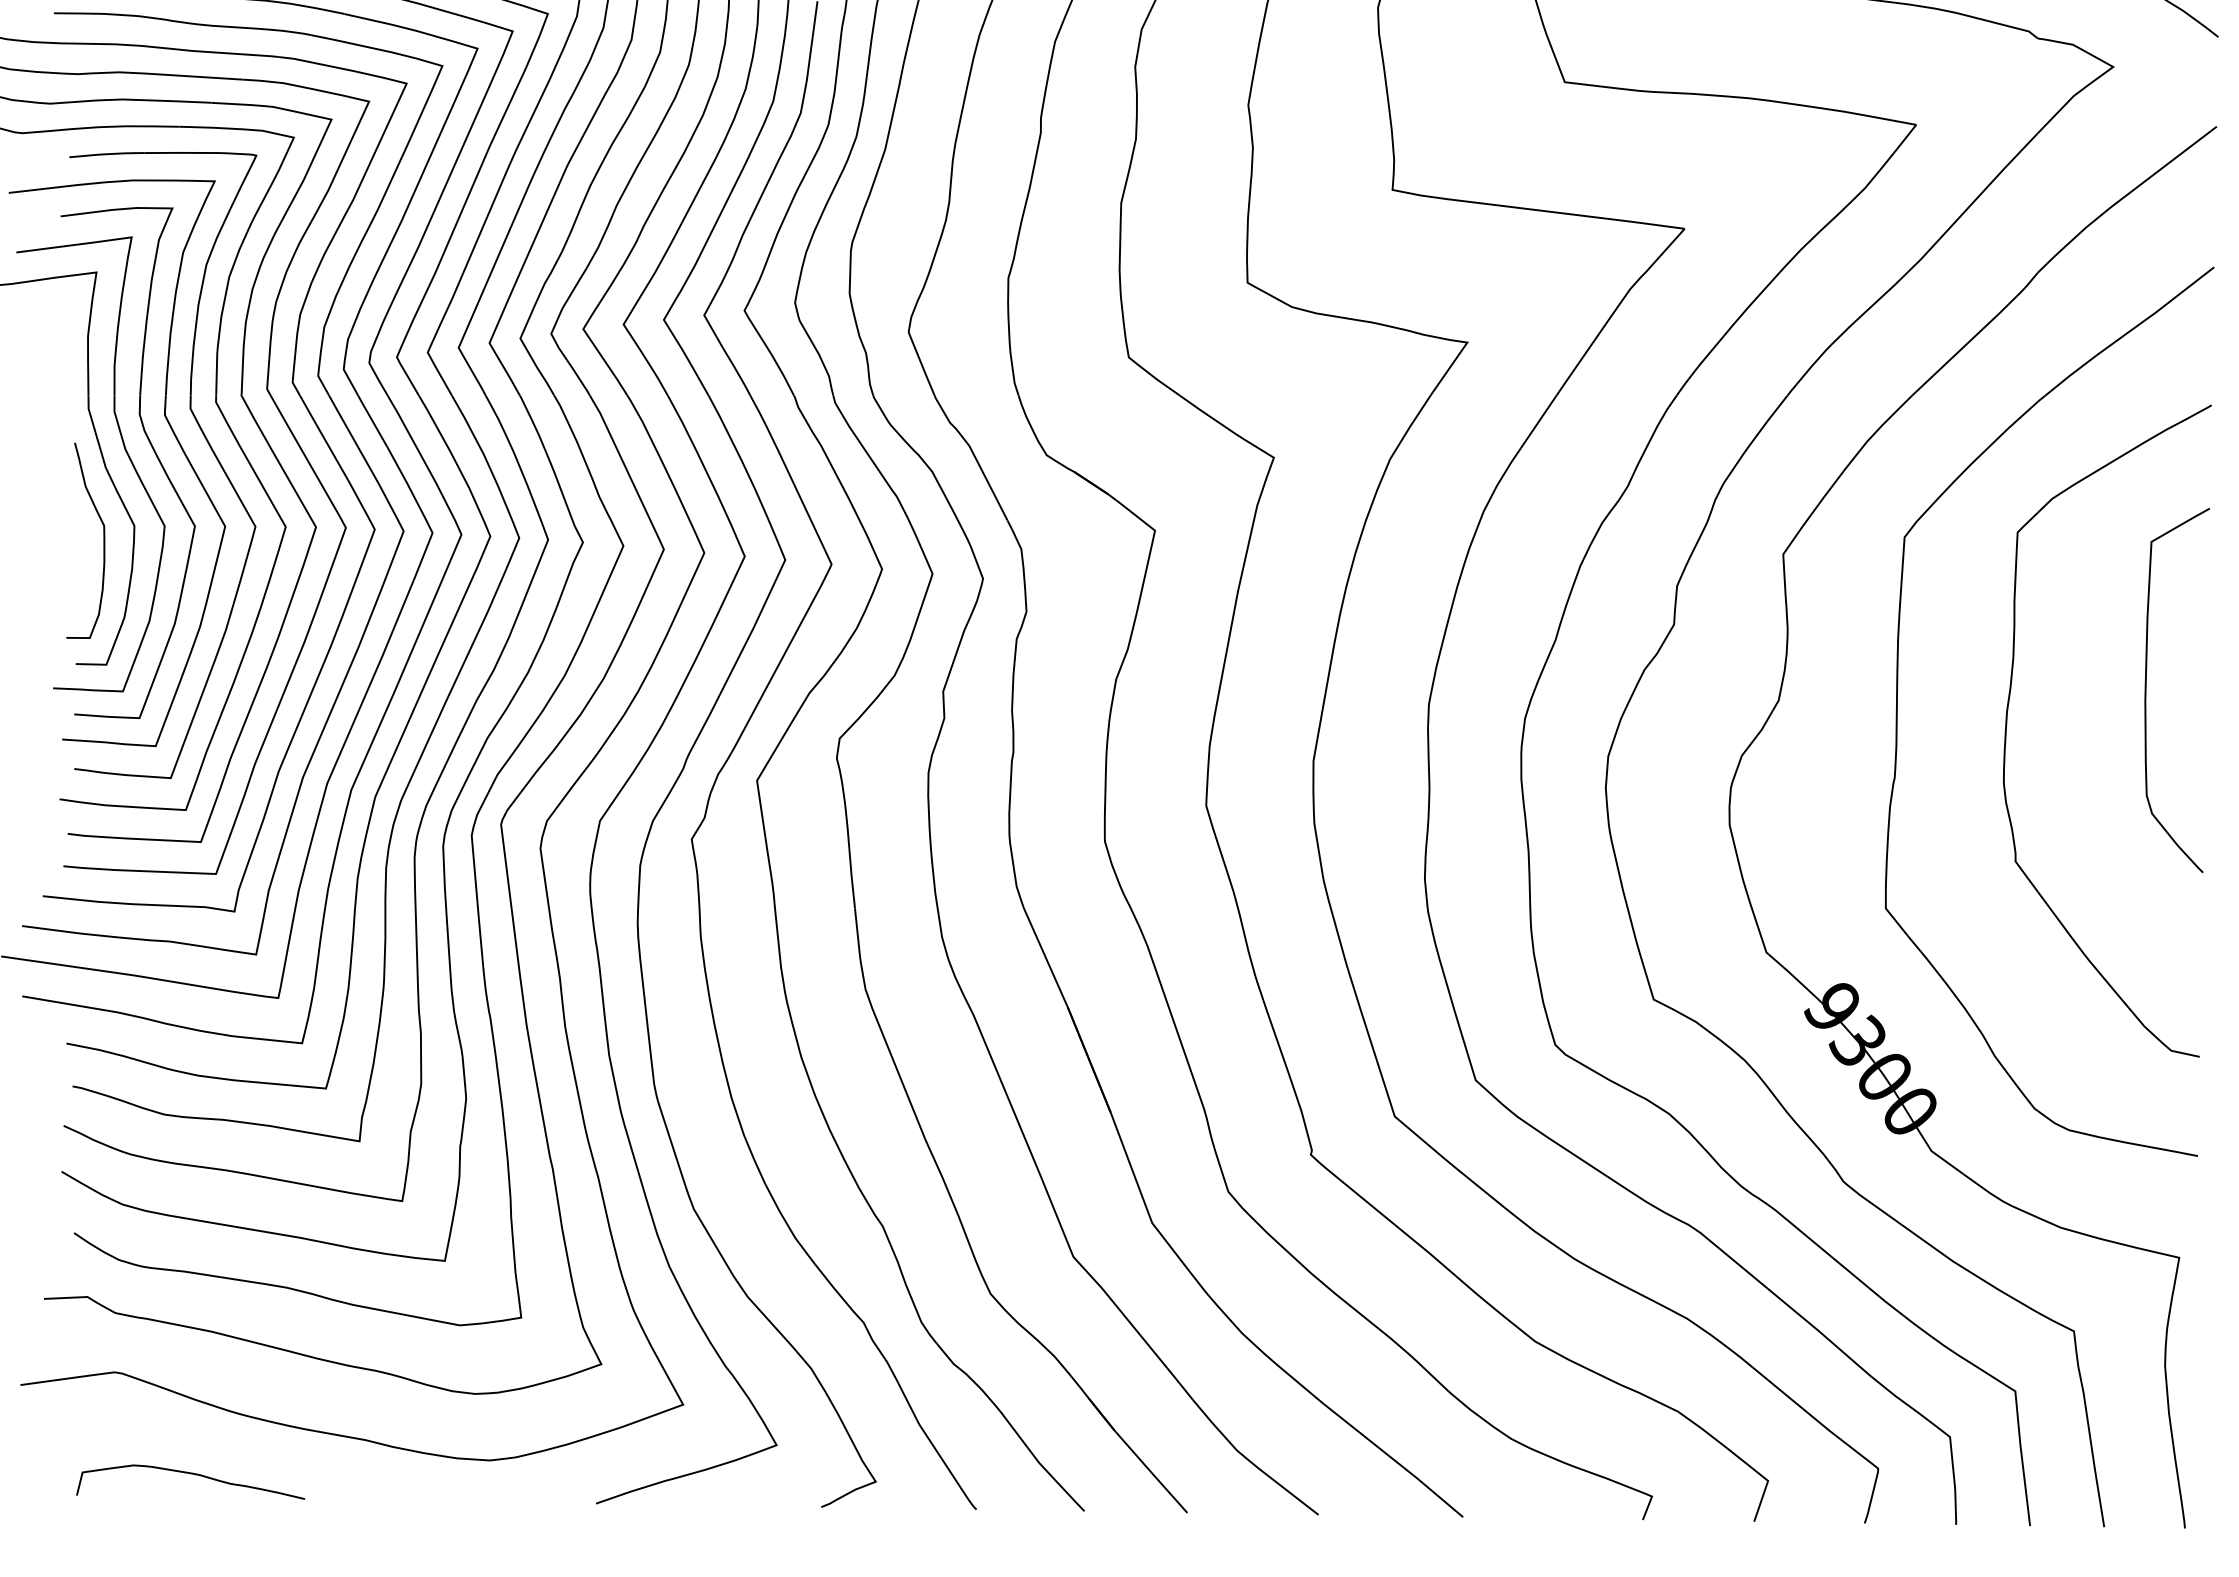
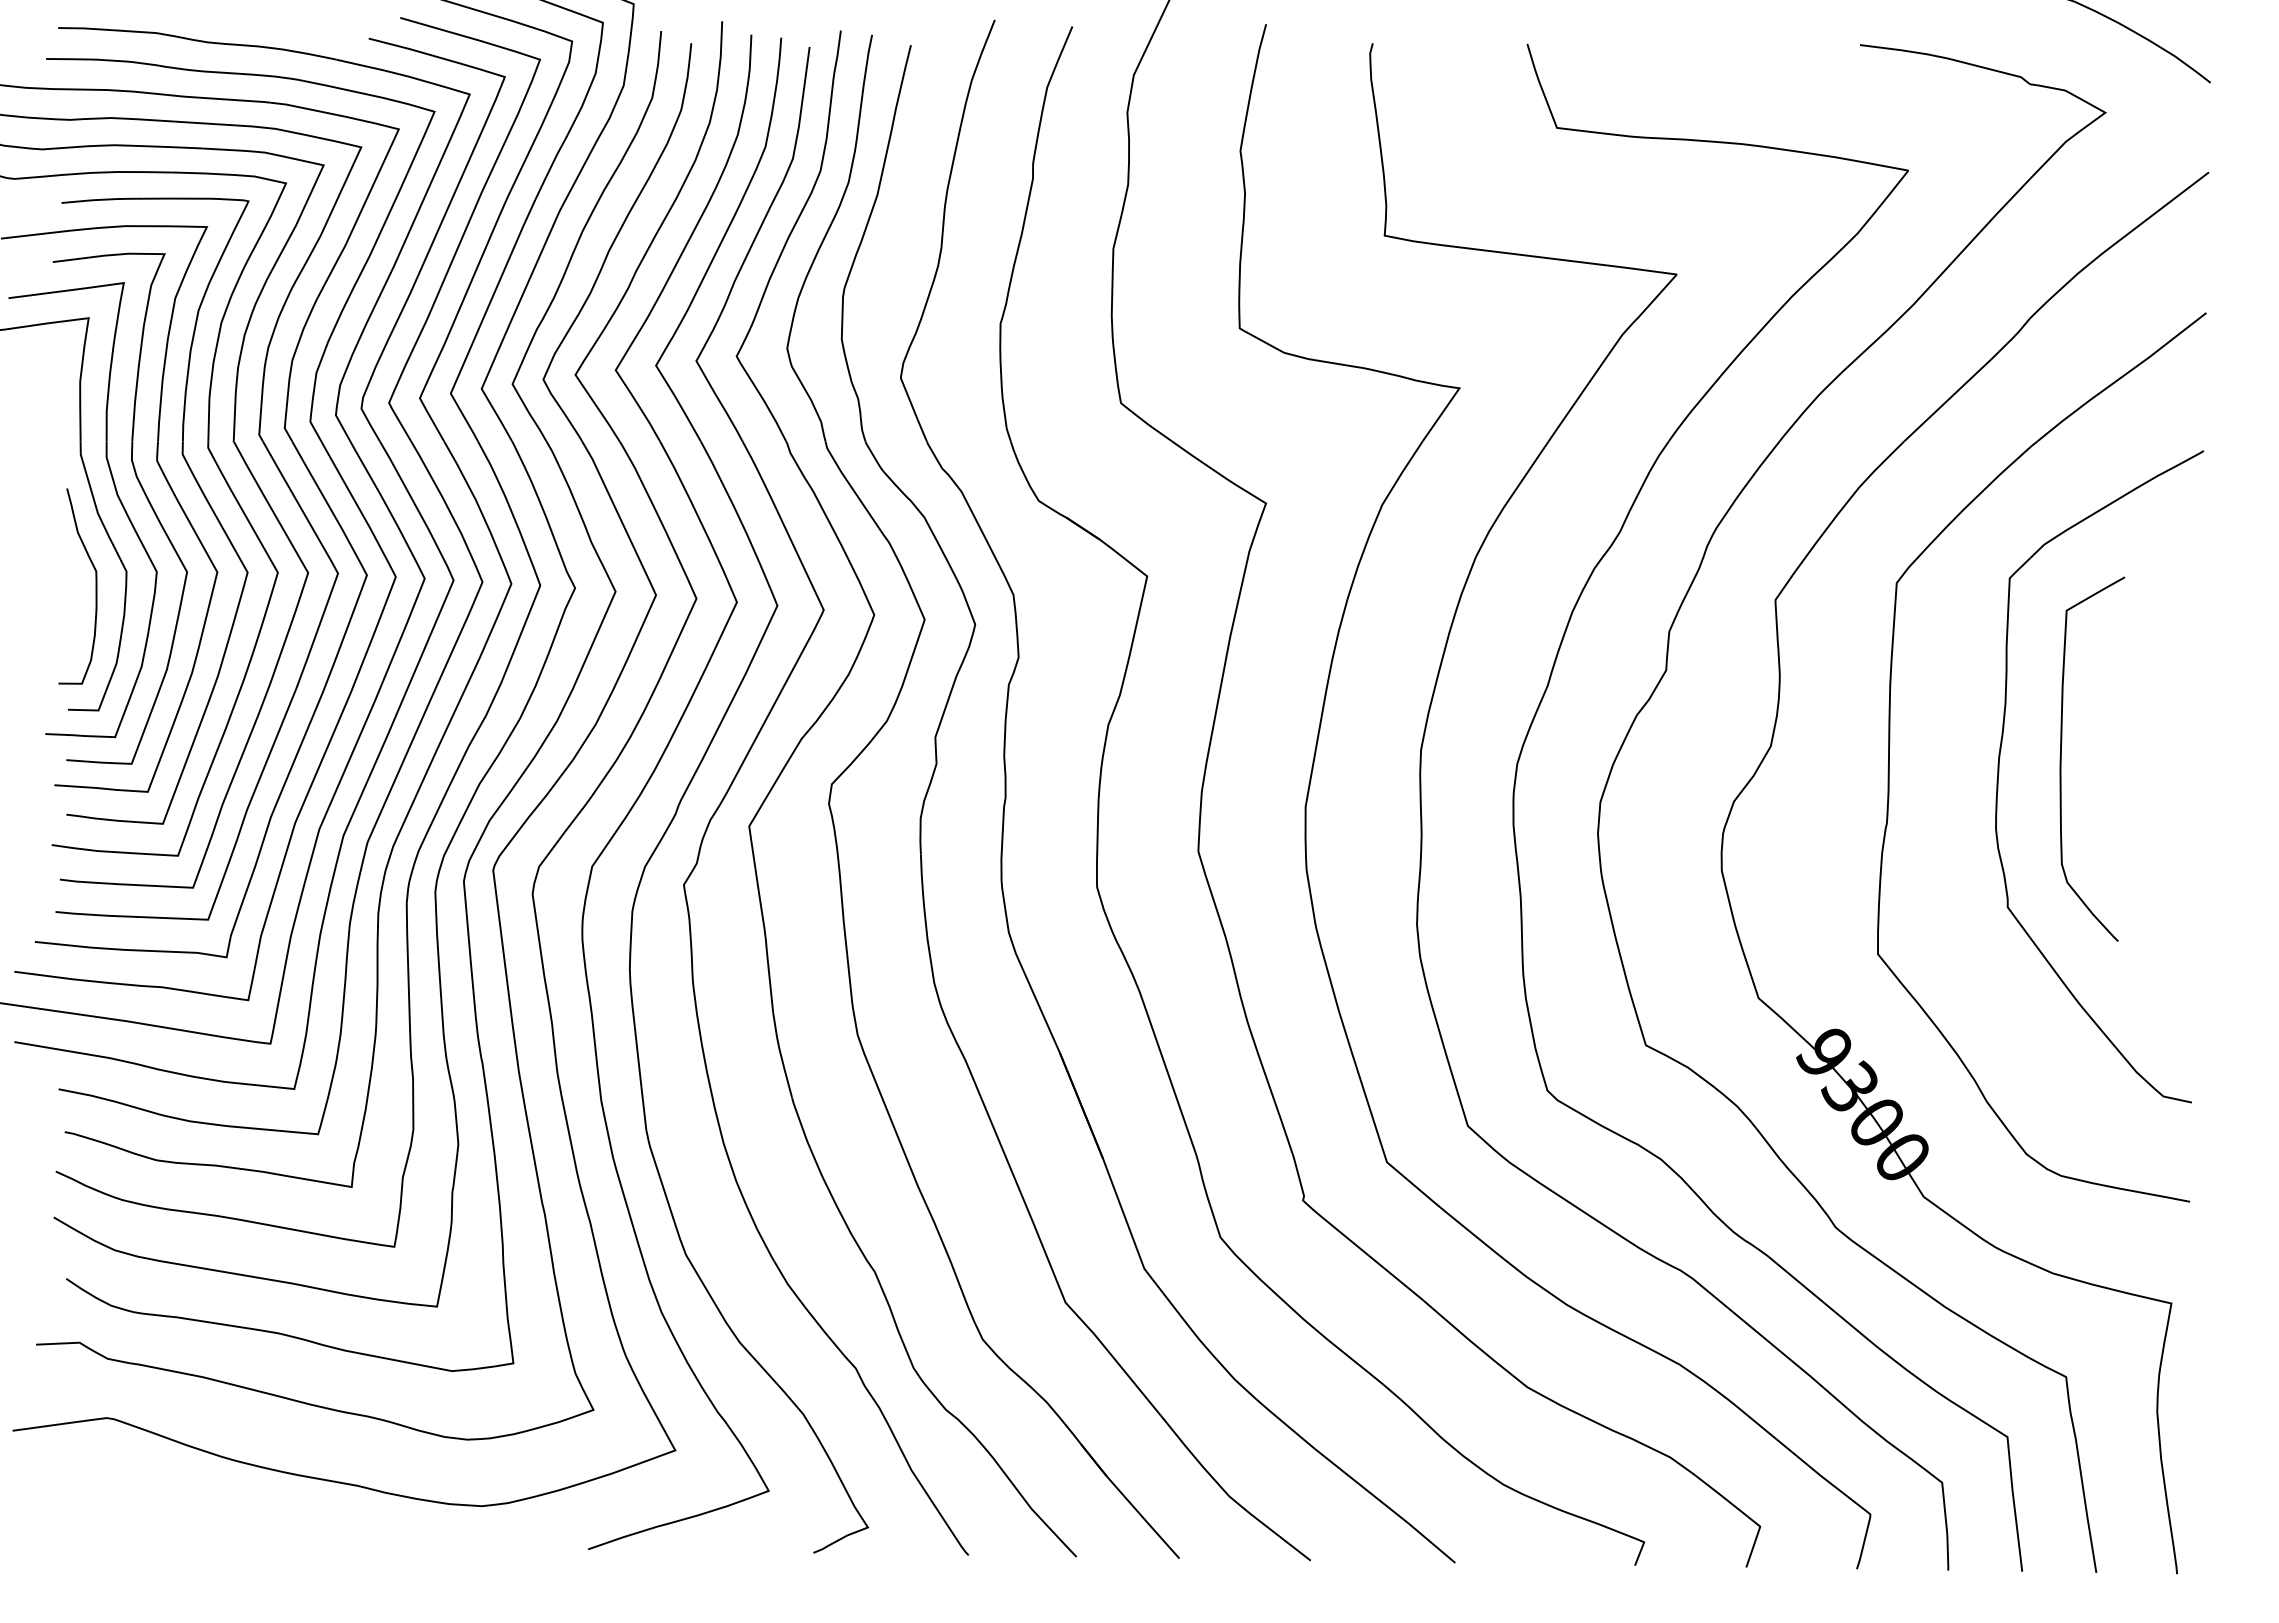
curve: (2146, 689) -> (2061, 758), moved
part: (192, 1474) -> (184, 1520), removed

